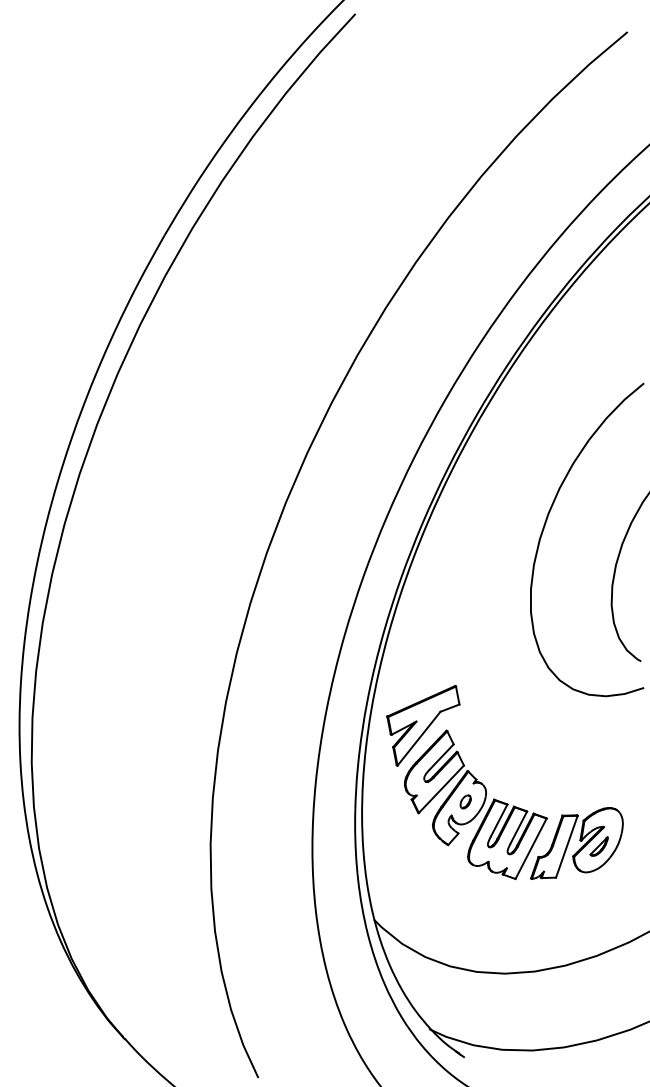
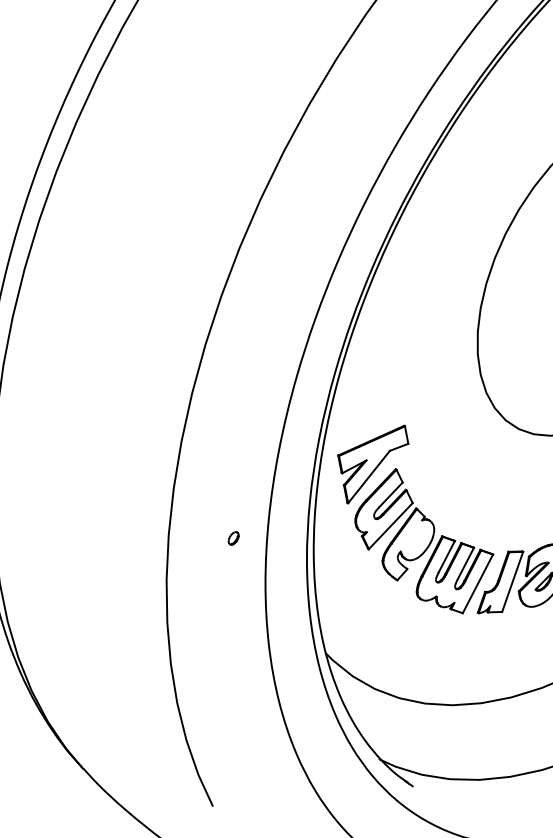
part: (465, 801) -> (233, 538), moved

